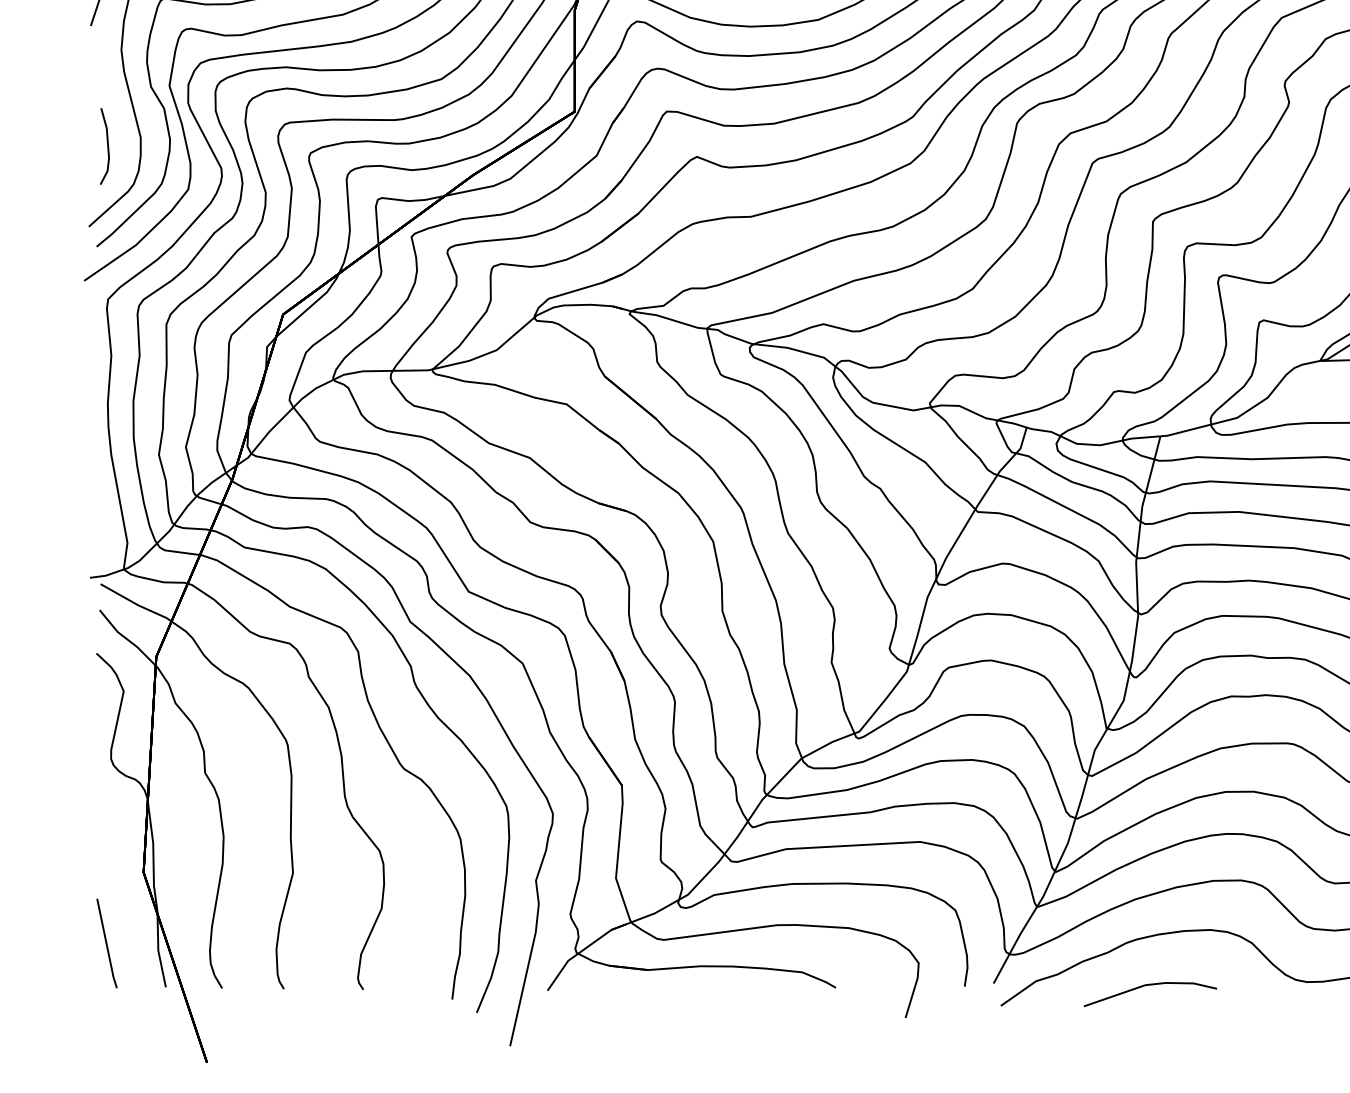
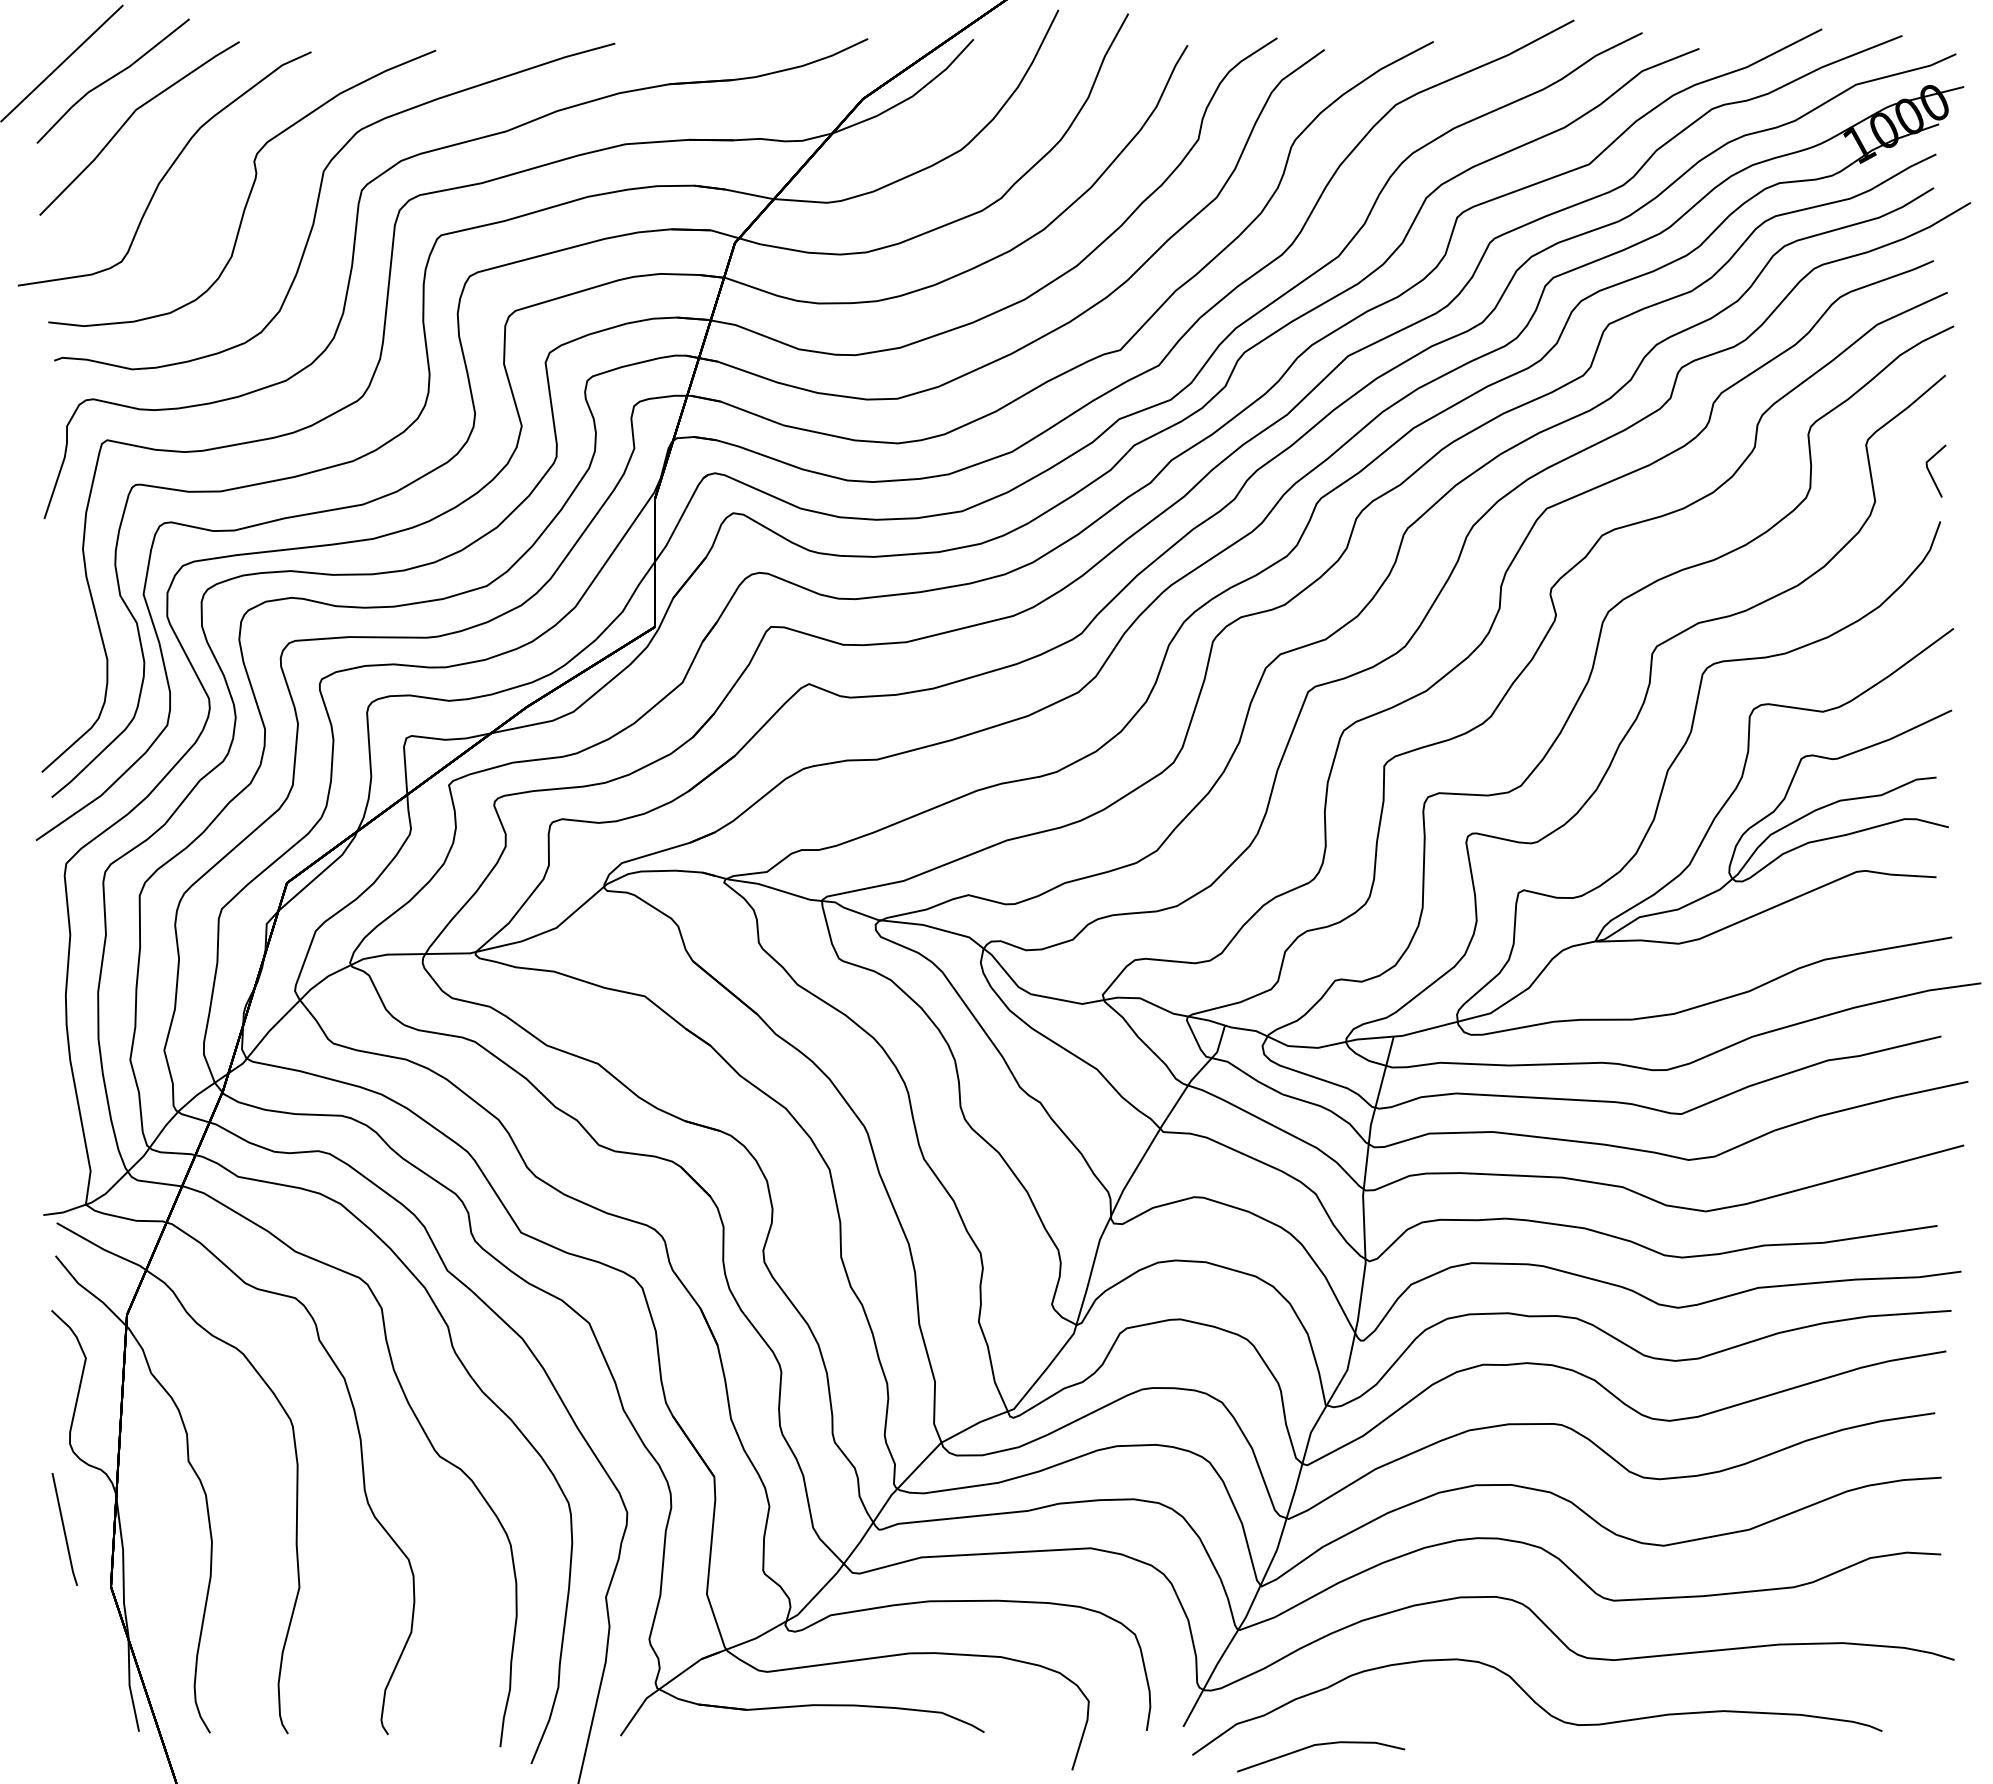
line: (107, 146) -> (65, 670), removed
line: (106, 943) -> (64, 1529), moved
line: (1150, 985) -> (1321, 1745), moved

